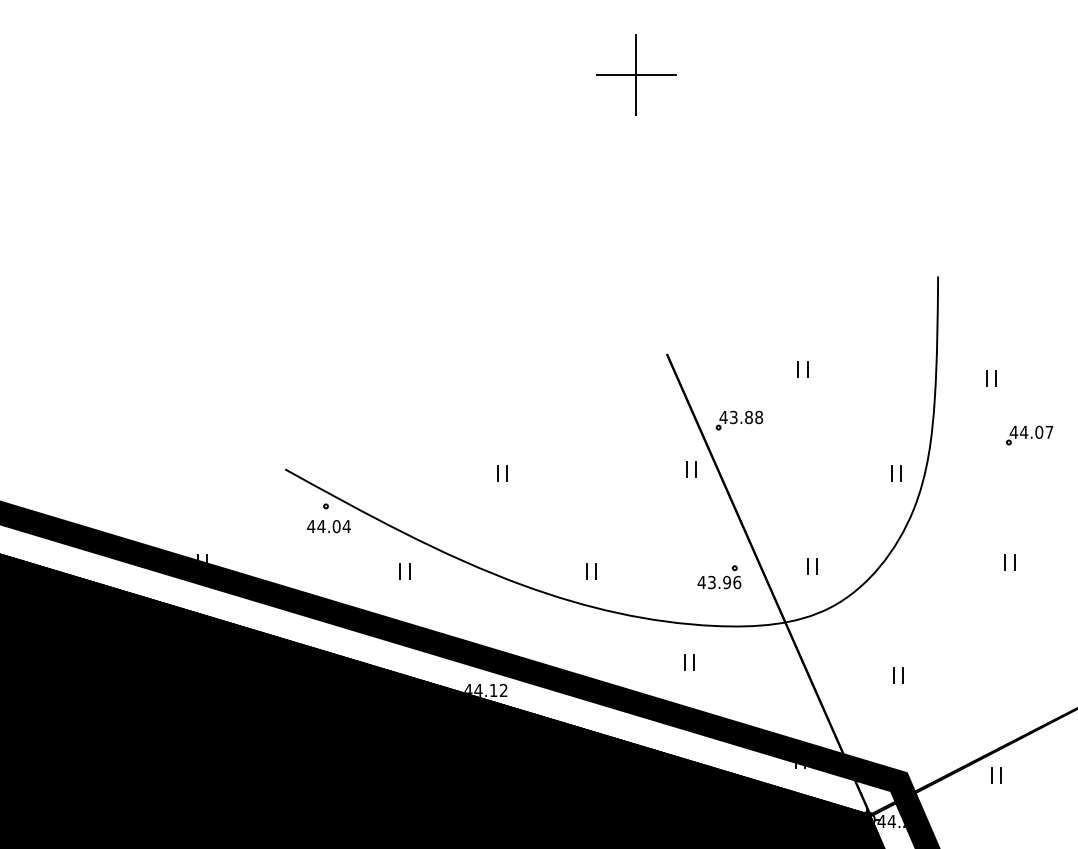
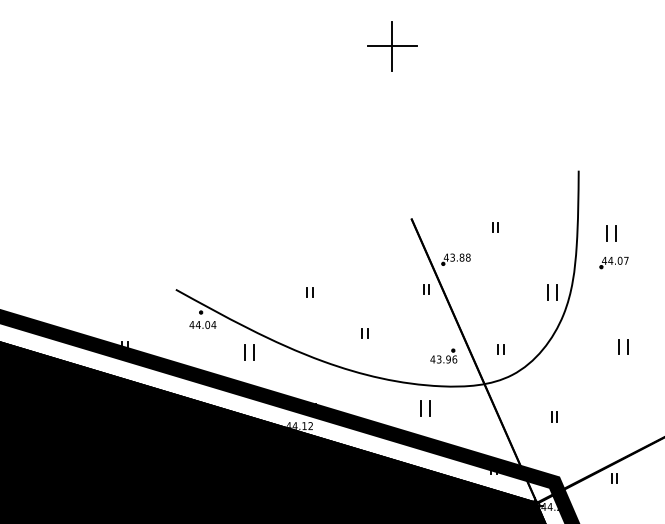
part: (991, 378) -> (611, 233), size x1.6
part: (1028, 435) -> (613, 262), moved
part: (895, 473) -> (552, 292), size x1.6
part: (1009, 561) -> (622, 346), size x1.6
part: (404, 571) -> (249, 352), size x1.6
part: (590, 571) -> (364, 333), moved
part: (688, 661) -> (424, 408), size x1.6

